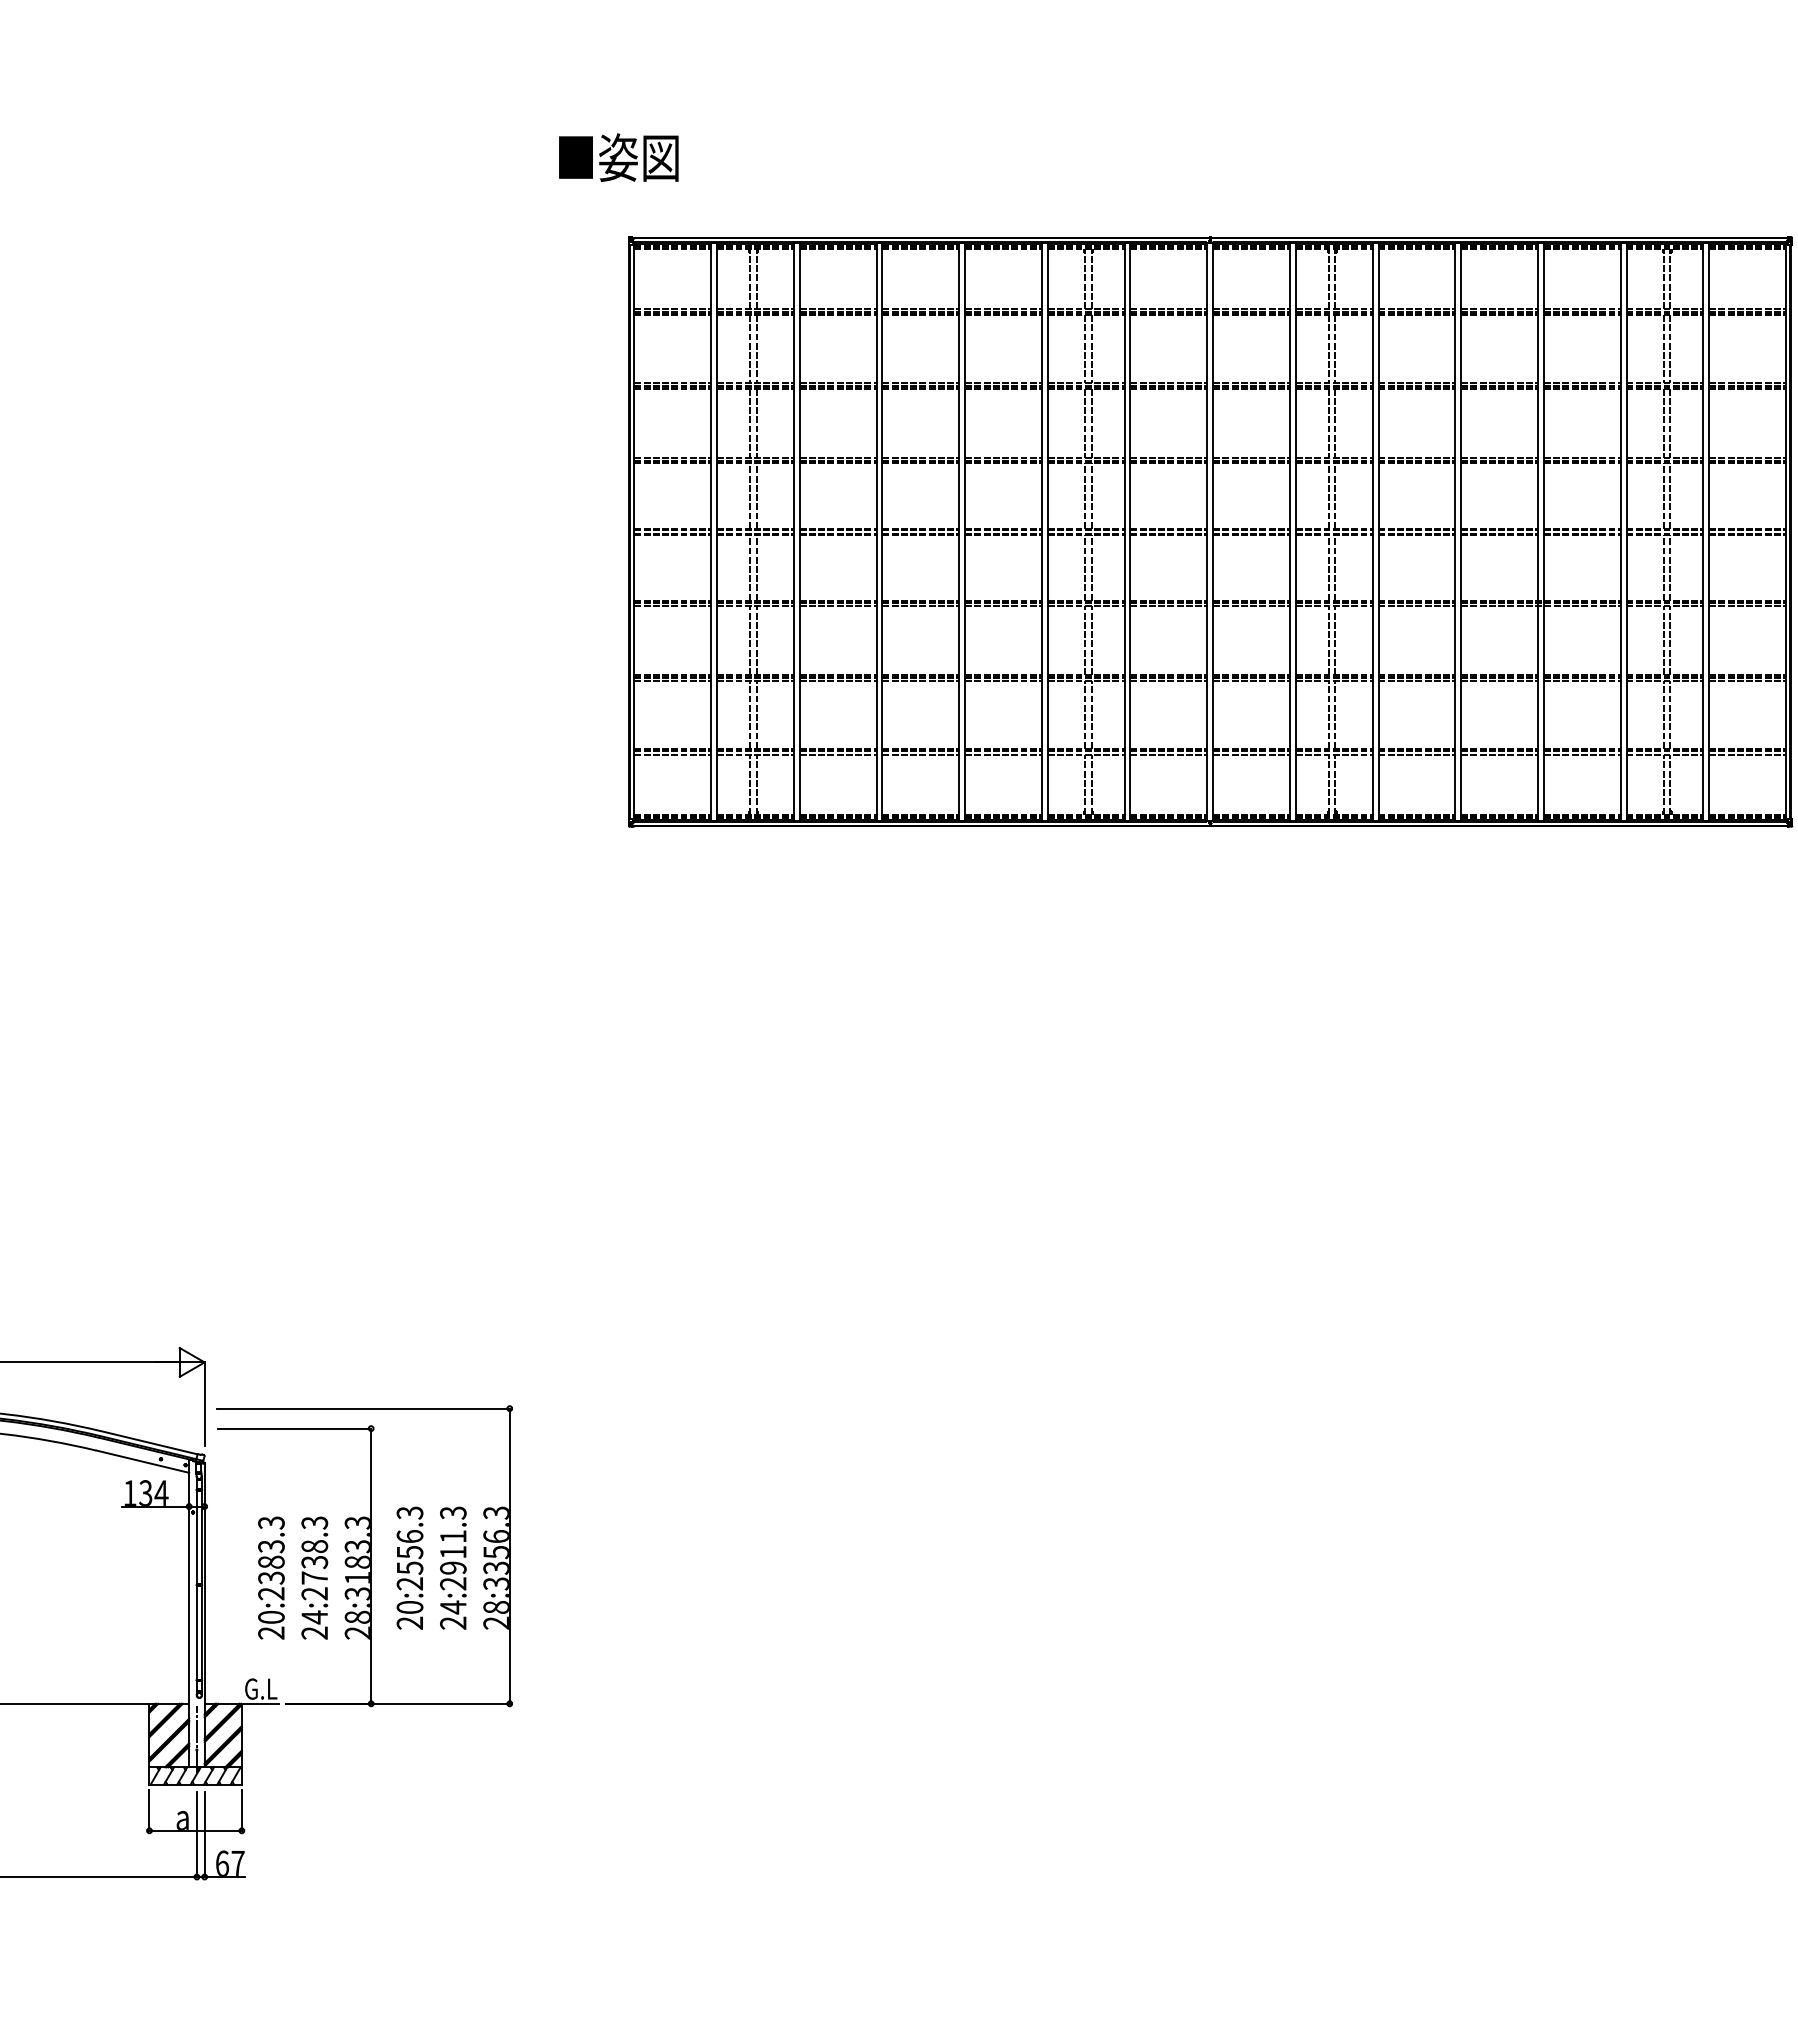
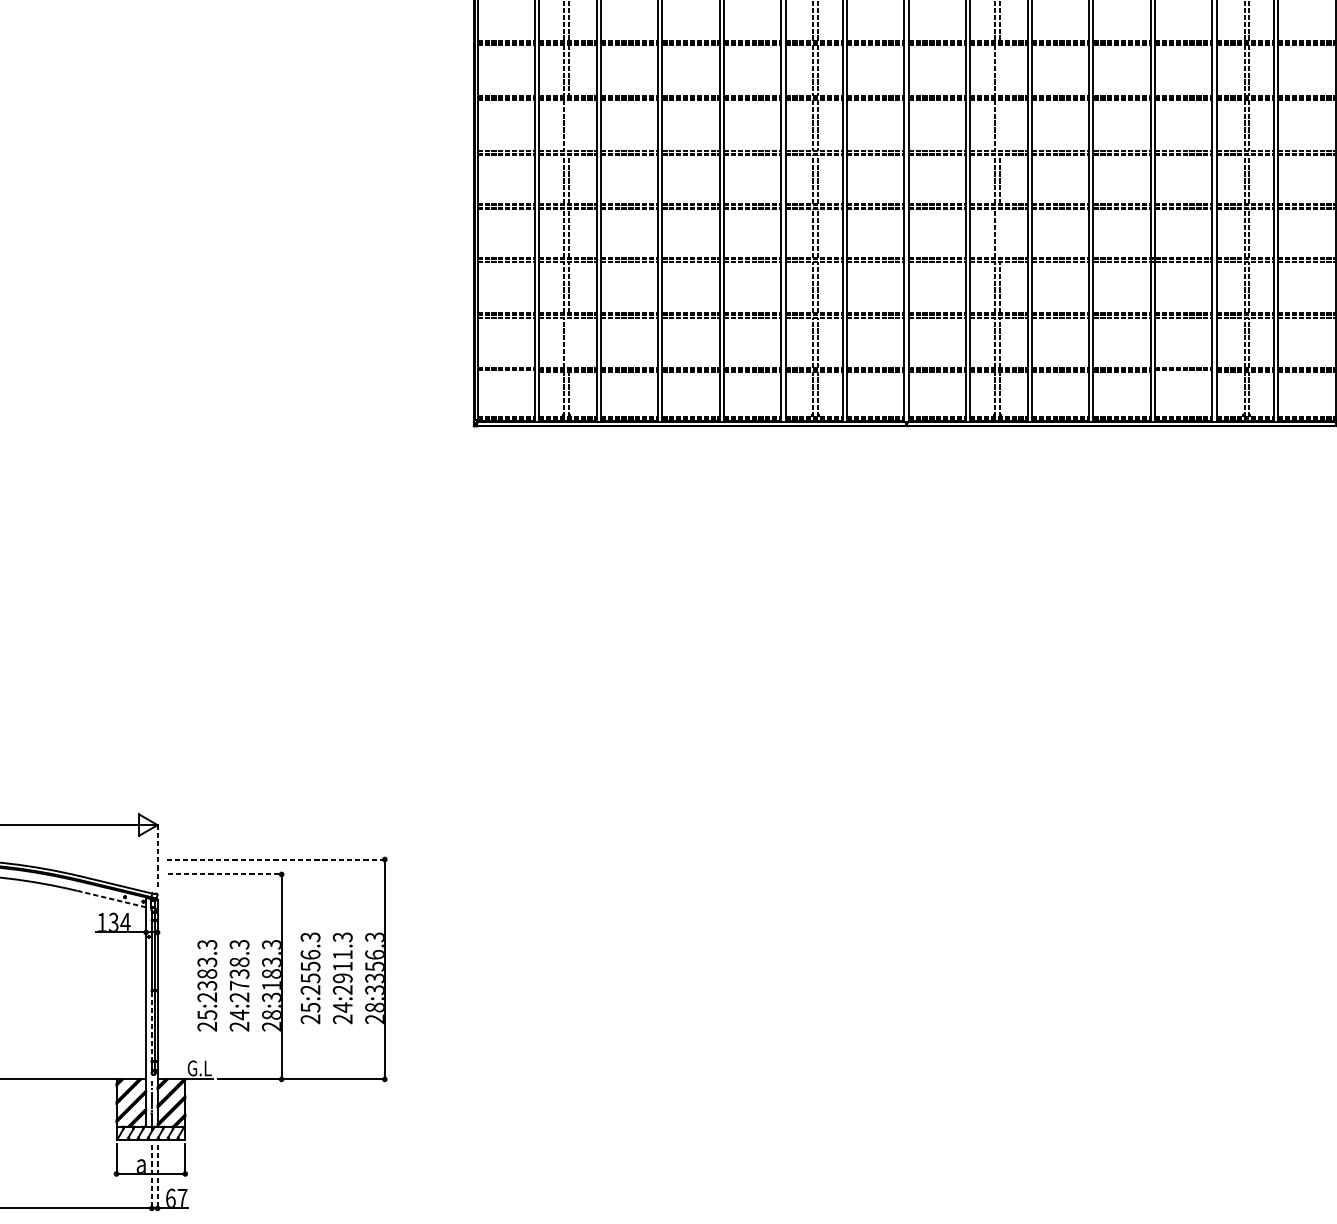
line: (1335, 348) -> (999, 69), removed
line: (756, 422) -> (568, 125), removed
line: (1335, 422) -> (999, 125), removed
line: (1335, 567) -> (999, 233), removed
line: (756, 714) -> (568, 342), removed
line: (672, 754) -> (506, 372), removed
line: (1581, 754) -> (1183, 372), removed
line: (204, 1403) -> (157, 855), solid -> dashed
line: (363, 1408) -> (275, 859), solid -> dashed
line: (294, 1428) -> (224, 874), solid -> dashed
line: (142, 1461) -> (111, 898), solid -> dashed
text: (409, 1607) -> (310, 1007), 20:2556.3 -> 25:2556.3
text: (271, 1617) -> (207, 1015), 20:2383.3 -> 25:2383.3
line: (196, 1632) -> (151, 1026), solid -> dashed
line: (196, 1834) -> (151, 1176), solid -> dashed
line: (204, 1834) -> (157, 1176), solid -> dashed

